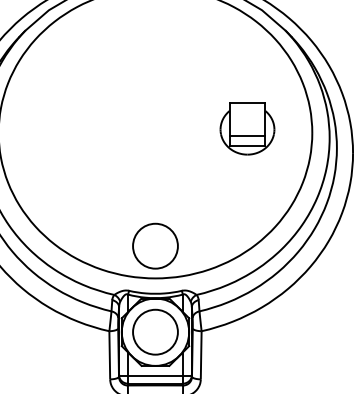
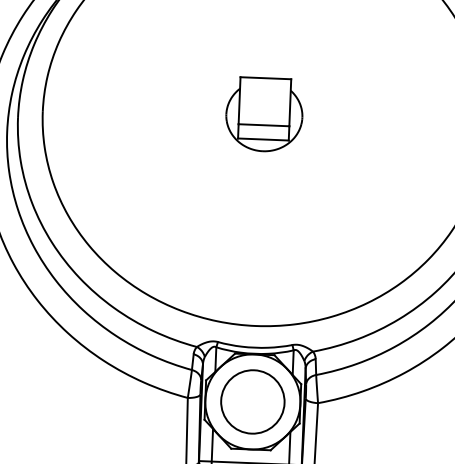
part: (247, 128) -> (264, 114), moved
circle: (155, 245) -> (257, 279), removed

